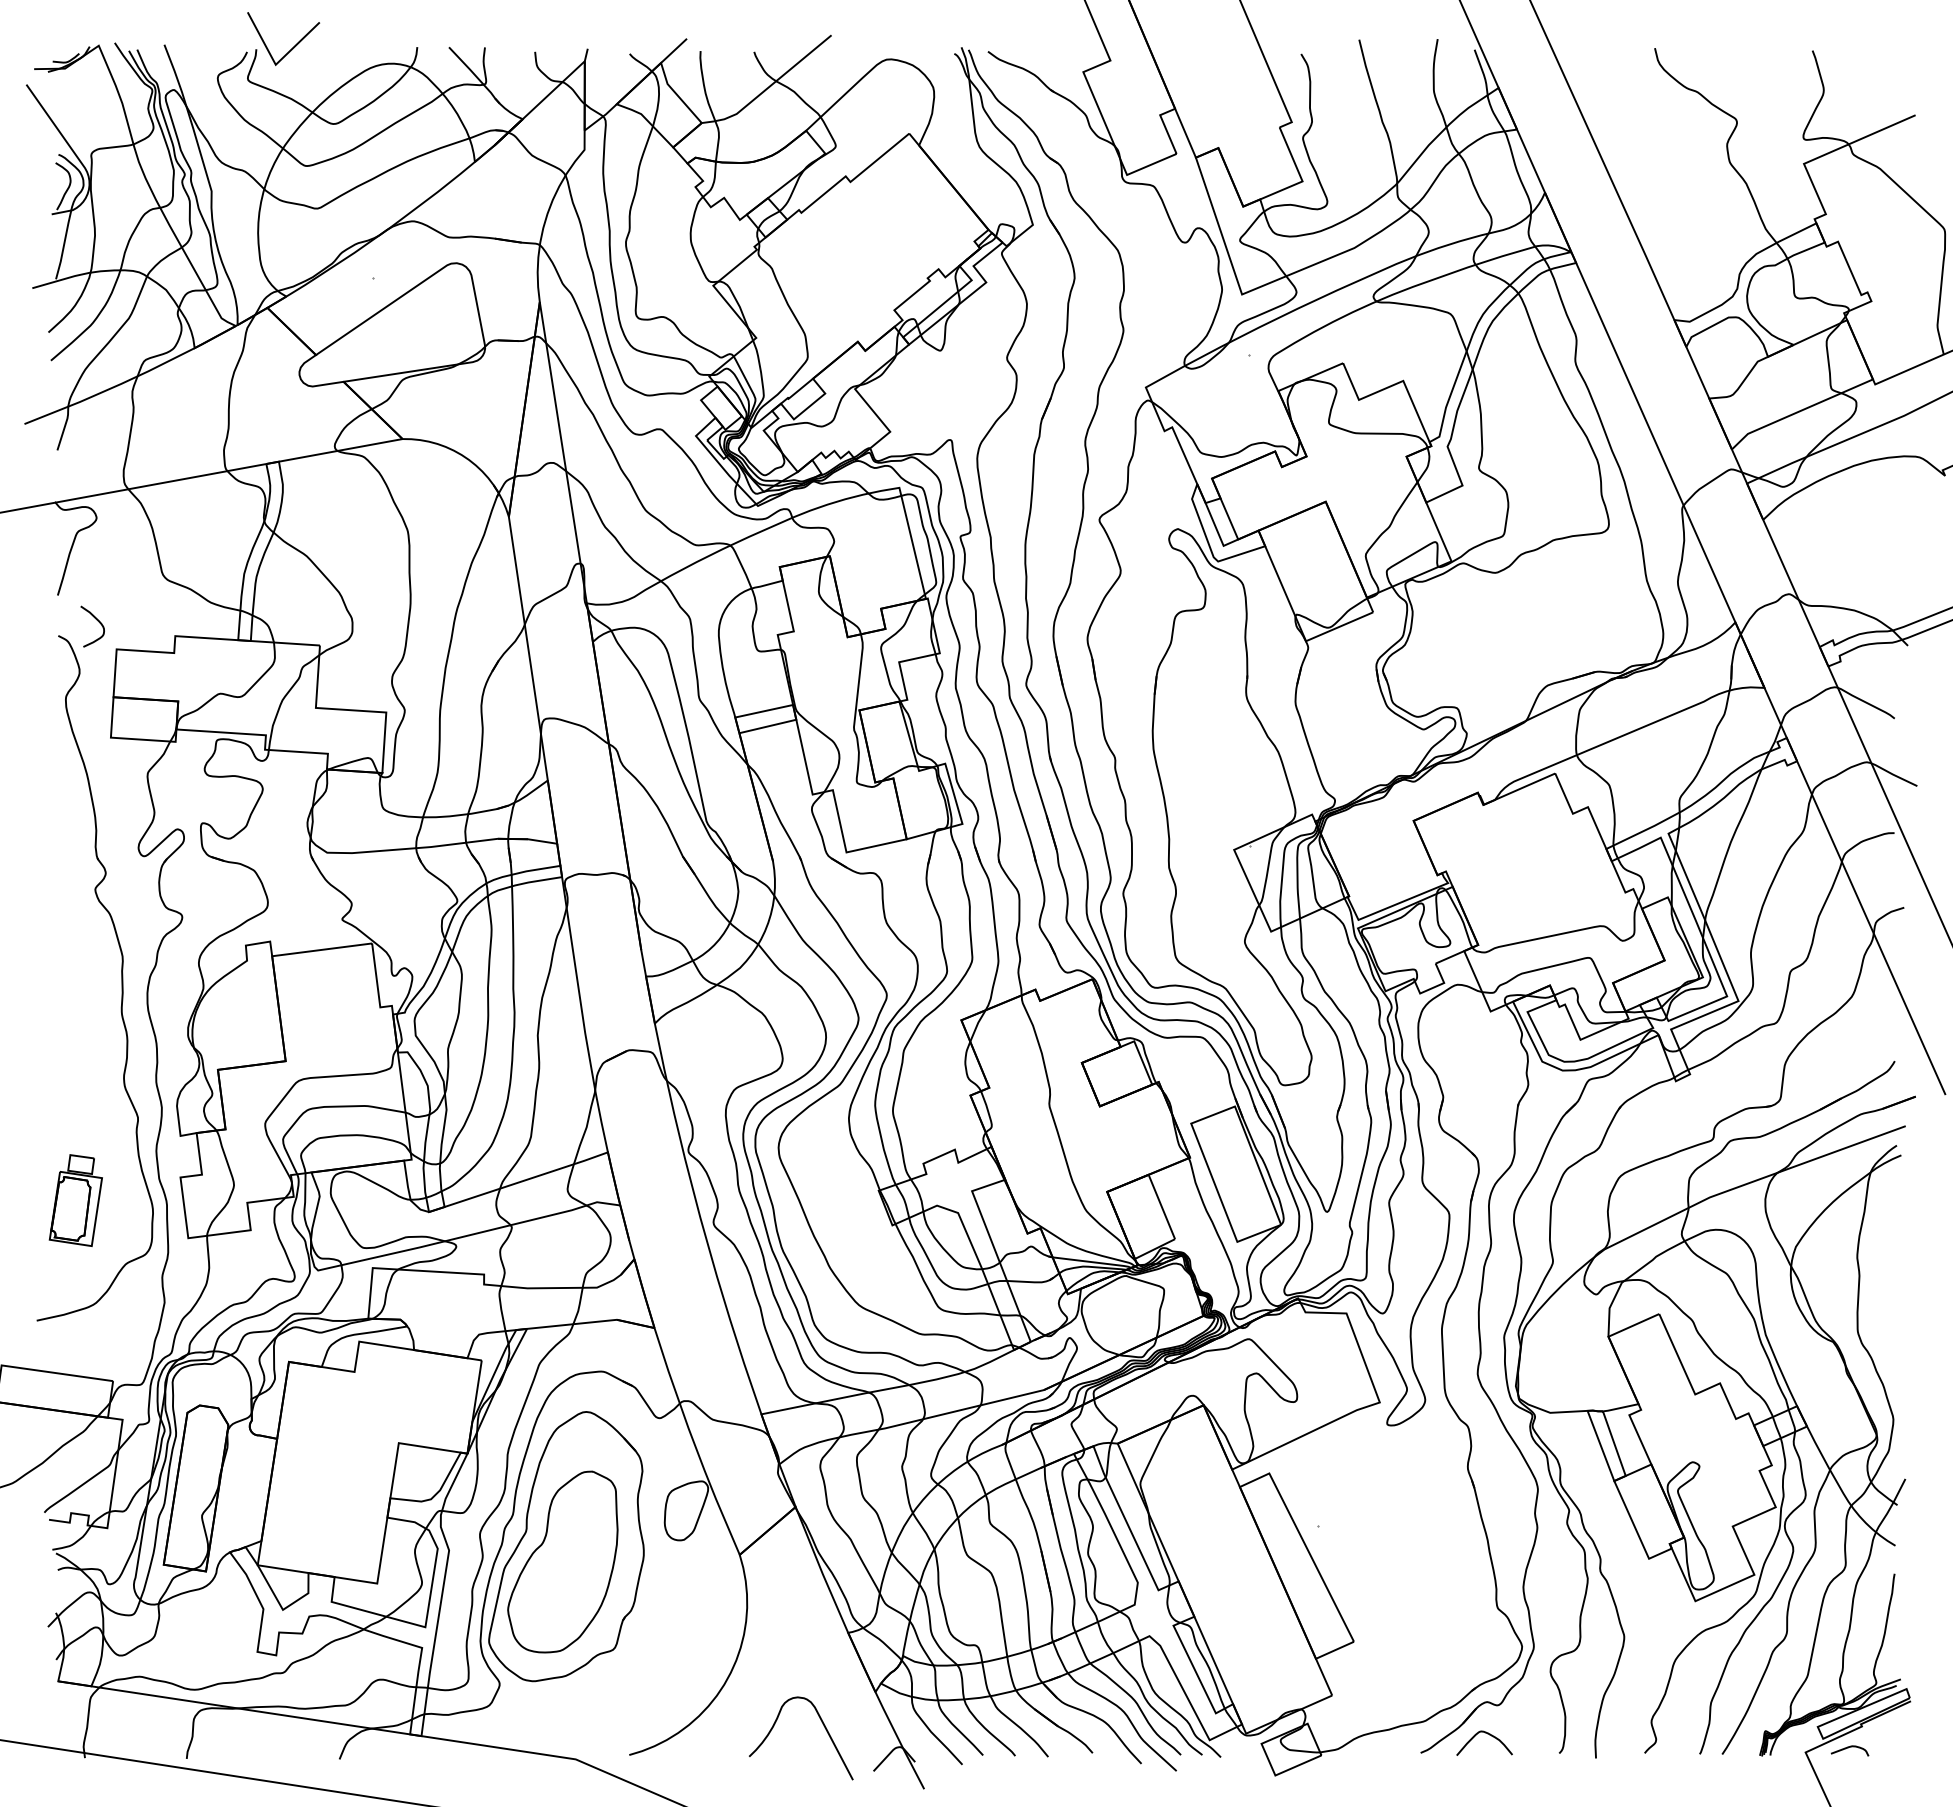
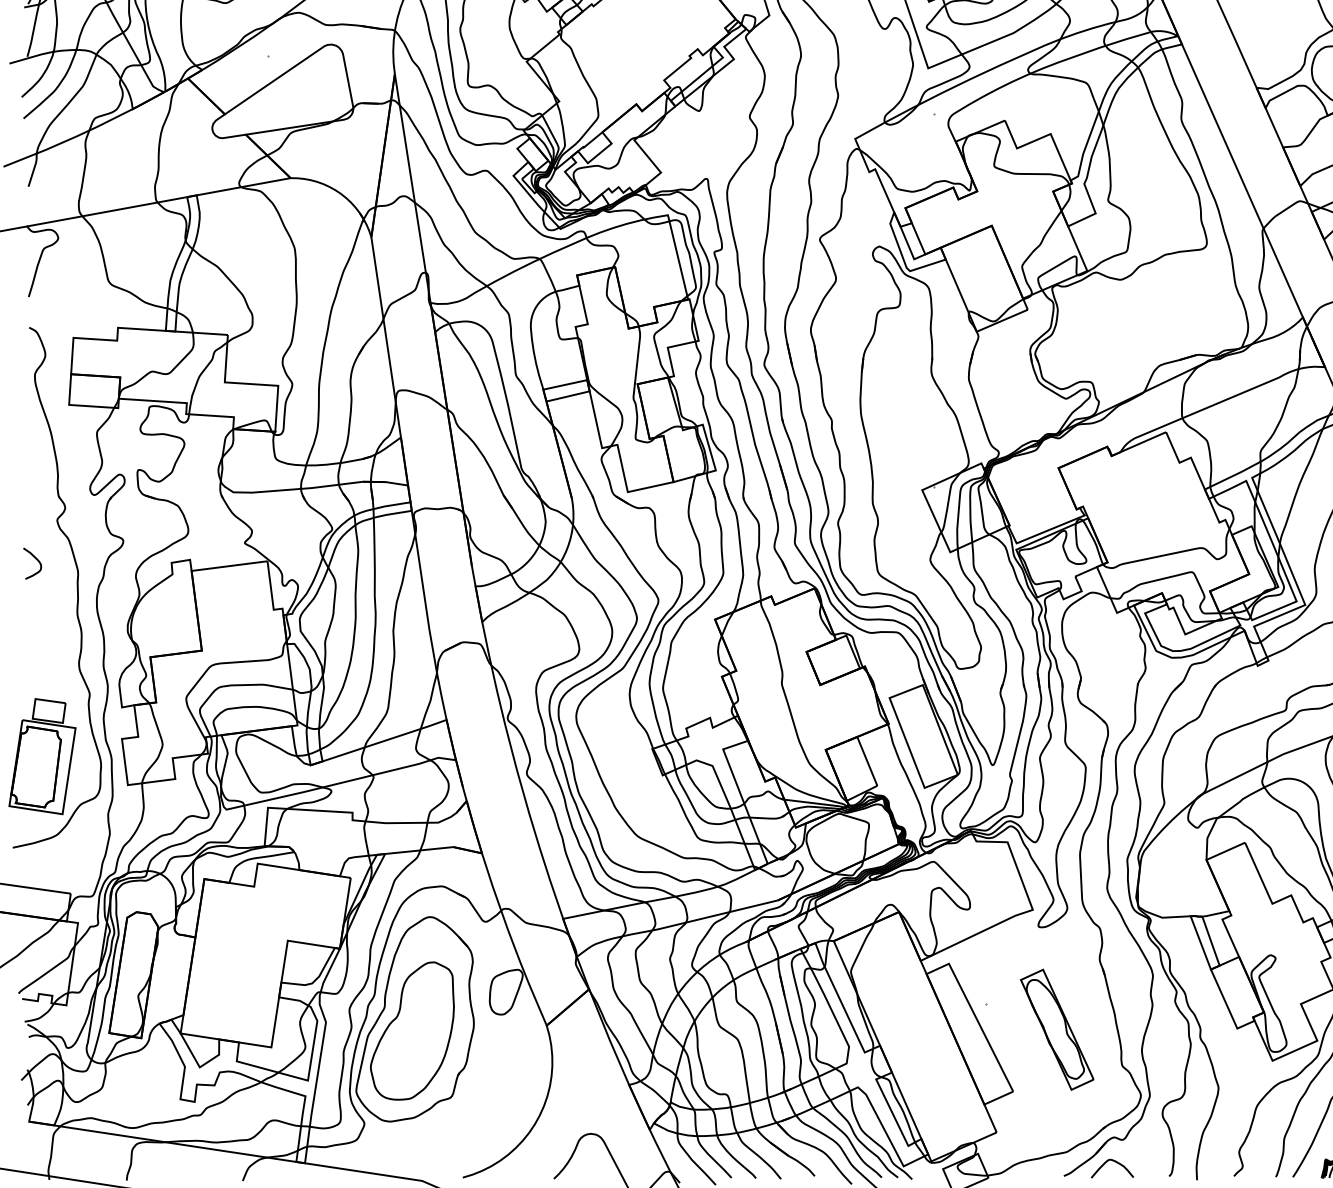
curve: (97, 621) -> (36, 559), moved
part: (75, 1200) -> (42, 756), size x1.67
part: (1411, 1560) -> (1056, 1029), added

